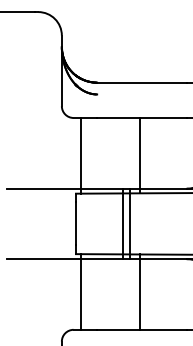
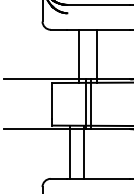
line: (80, 155) -> (78, 56), moved
line: (80, 291) -> (83, 151), moved
line: (139, 291) -> (69, 151), moved

